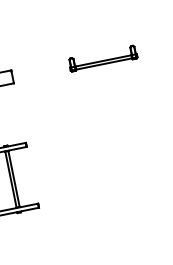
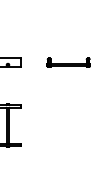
part: (102, 58) -> (68, 62), moved

